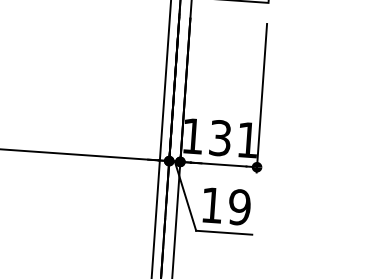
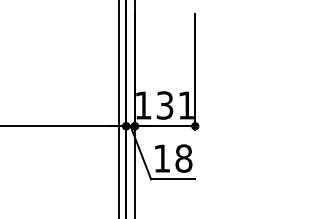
text: (239, 207) -> (183, 158), 19 -> 18

